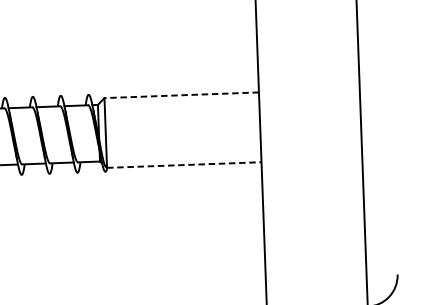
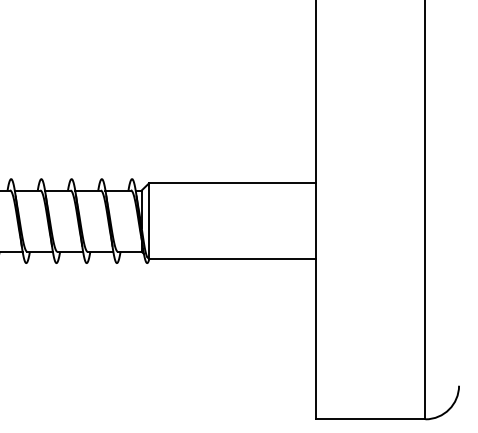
line: (181, 95) -> (232, 183), dashed -> solid
line: (184, 164) -> (232, 258), dashed -> solid

